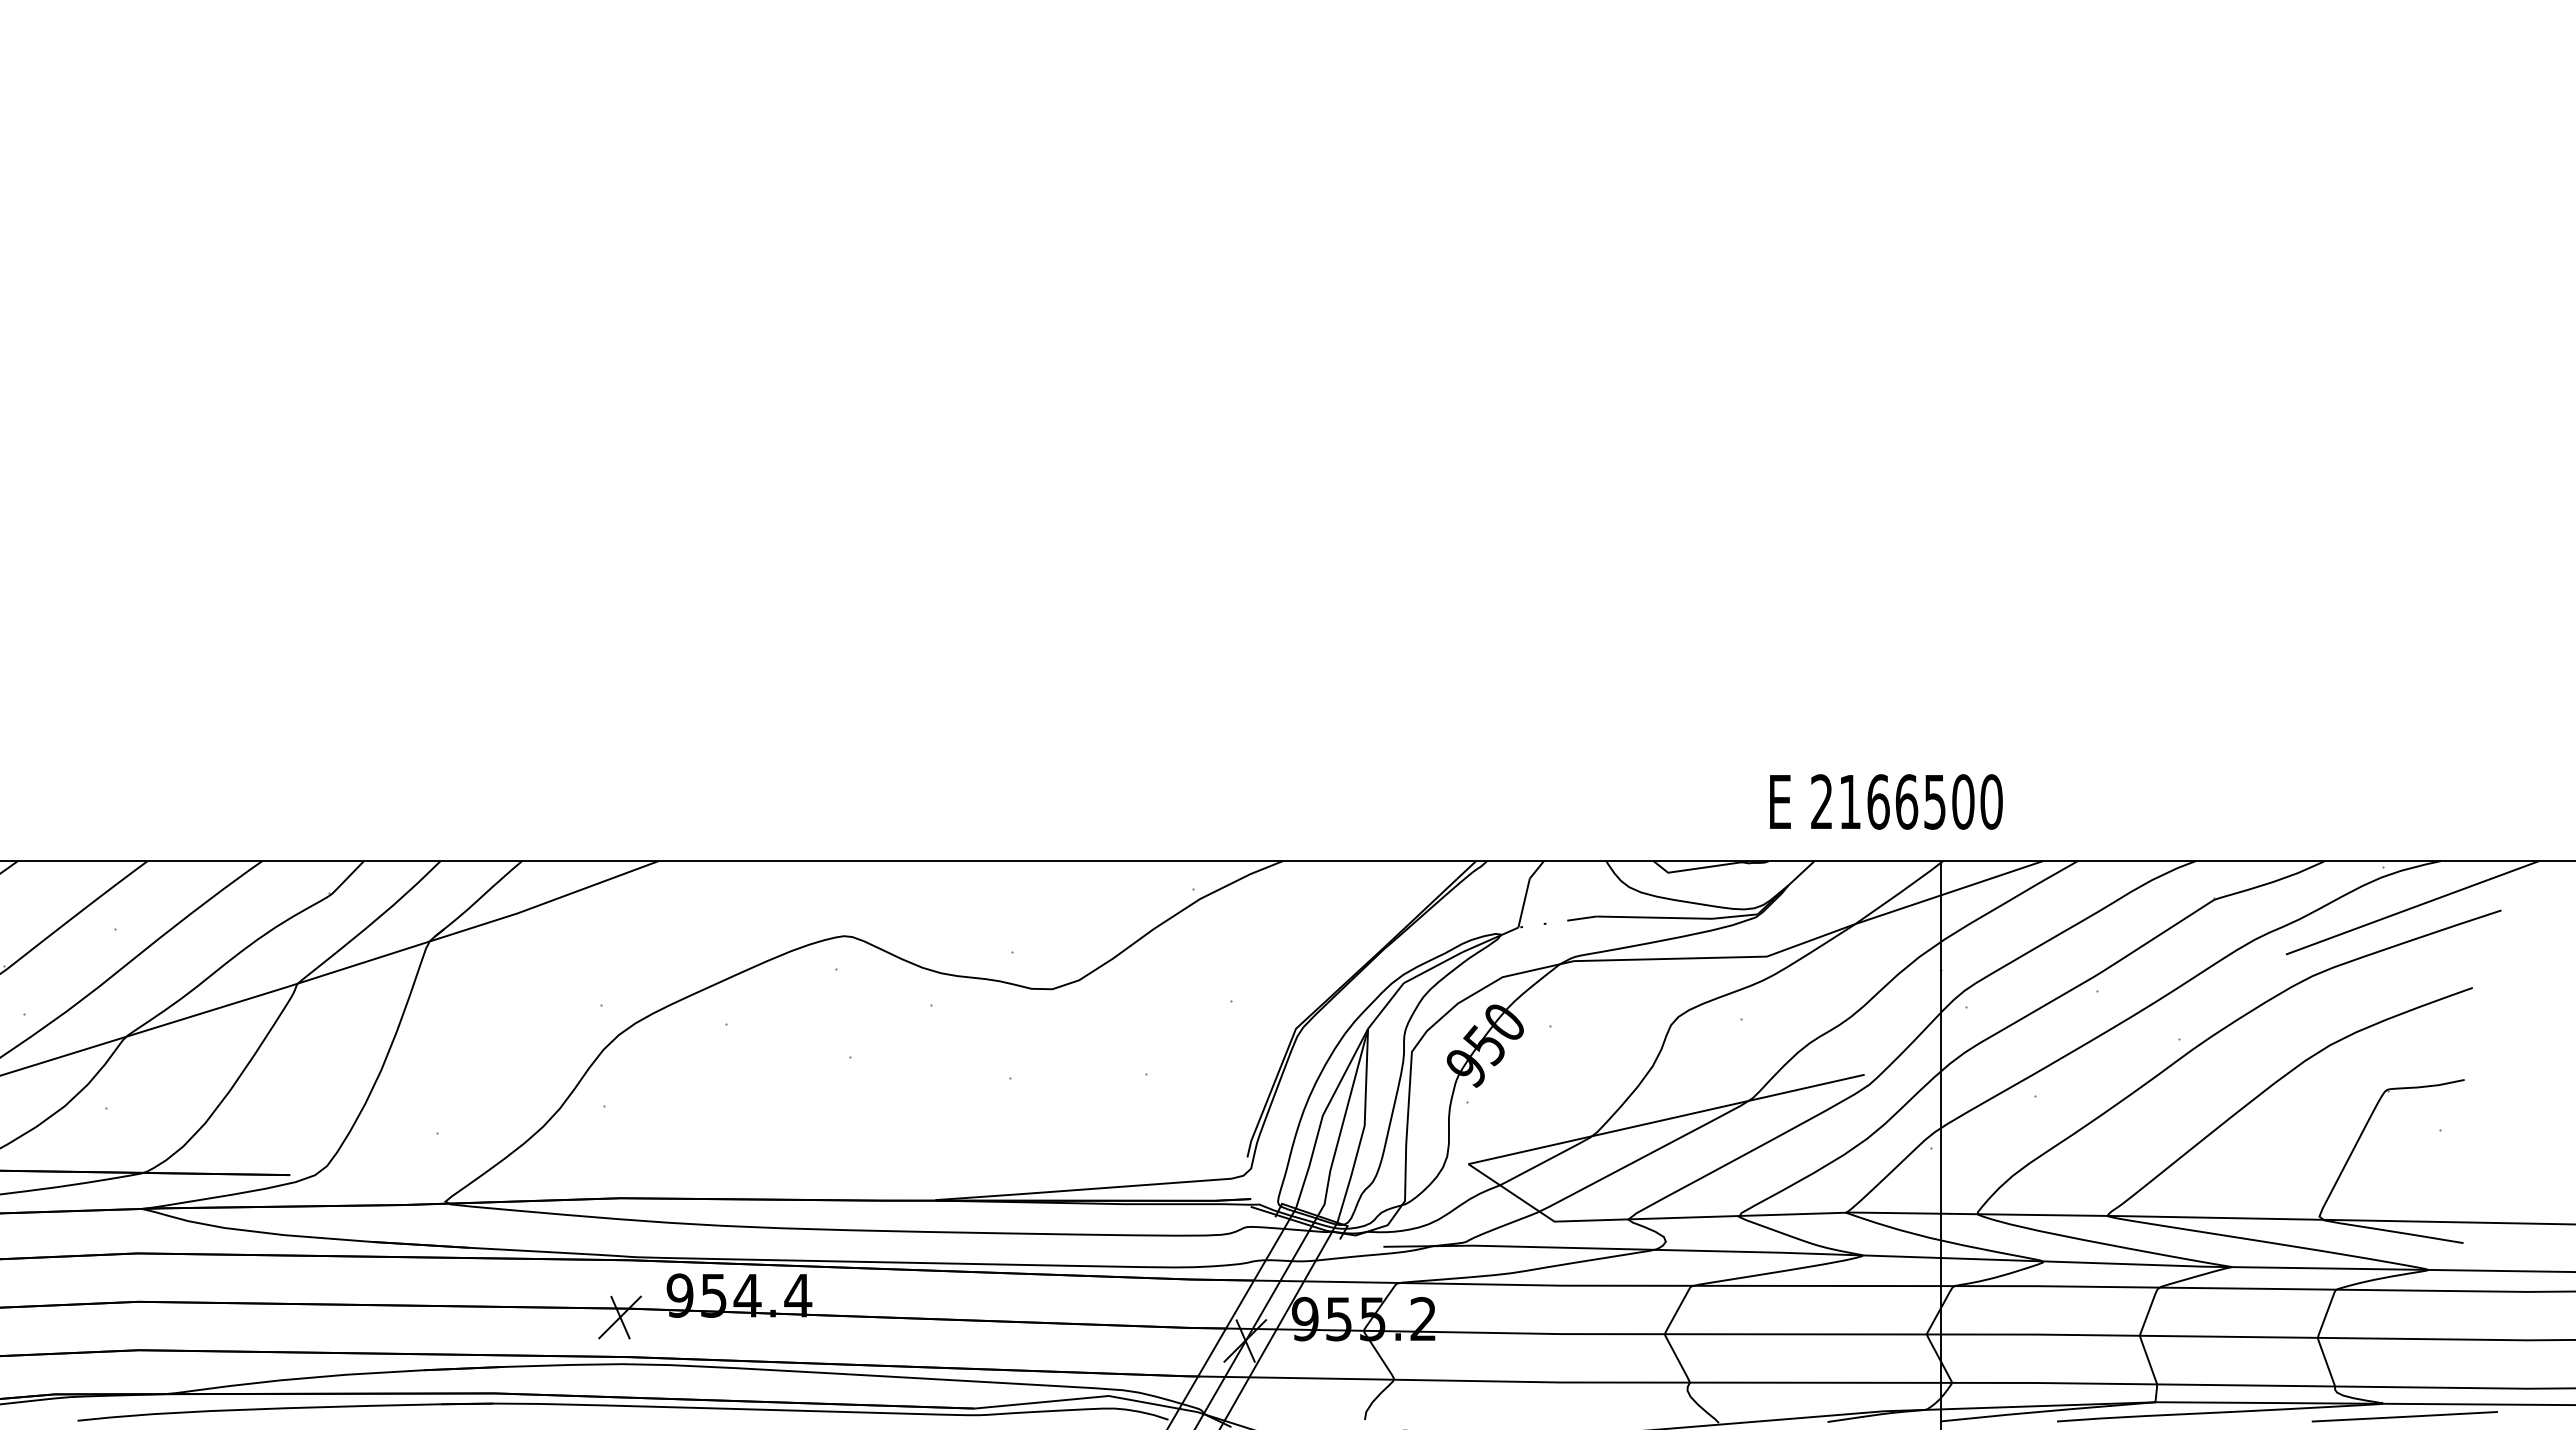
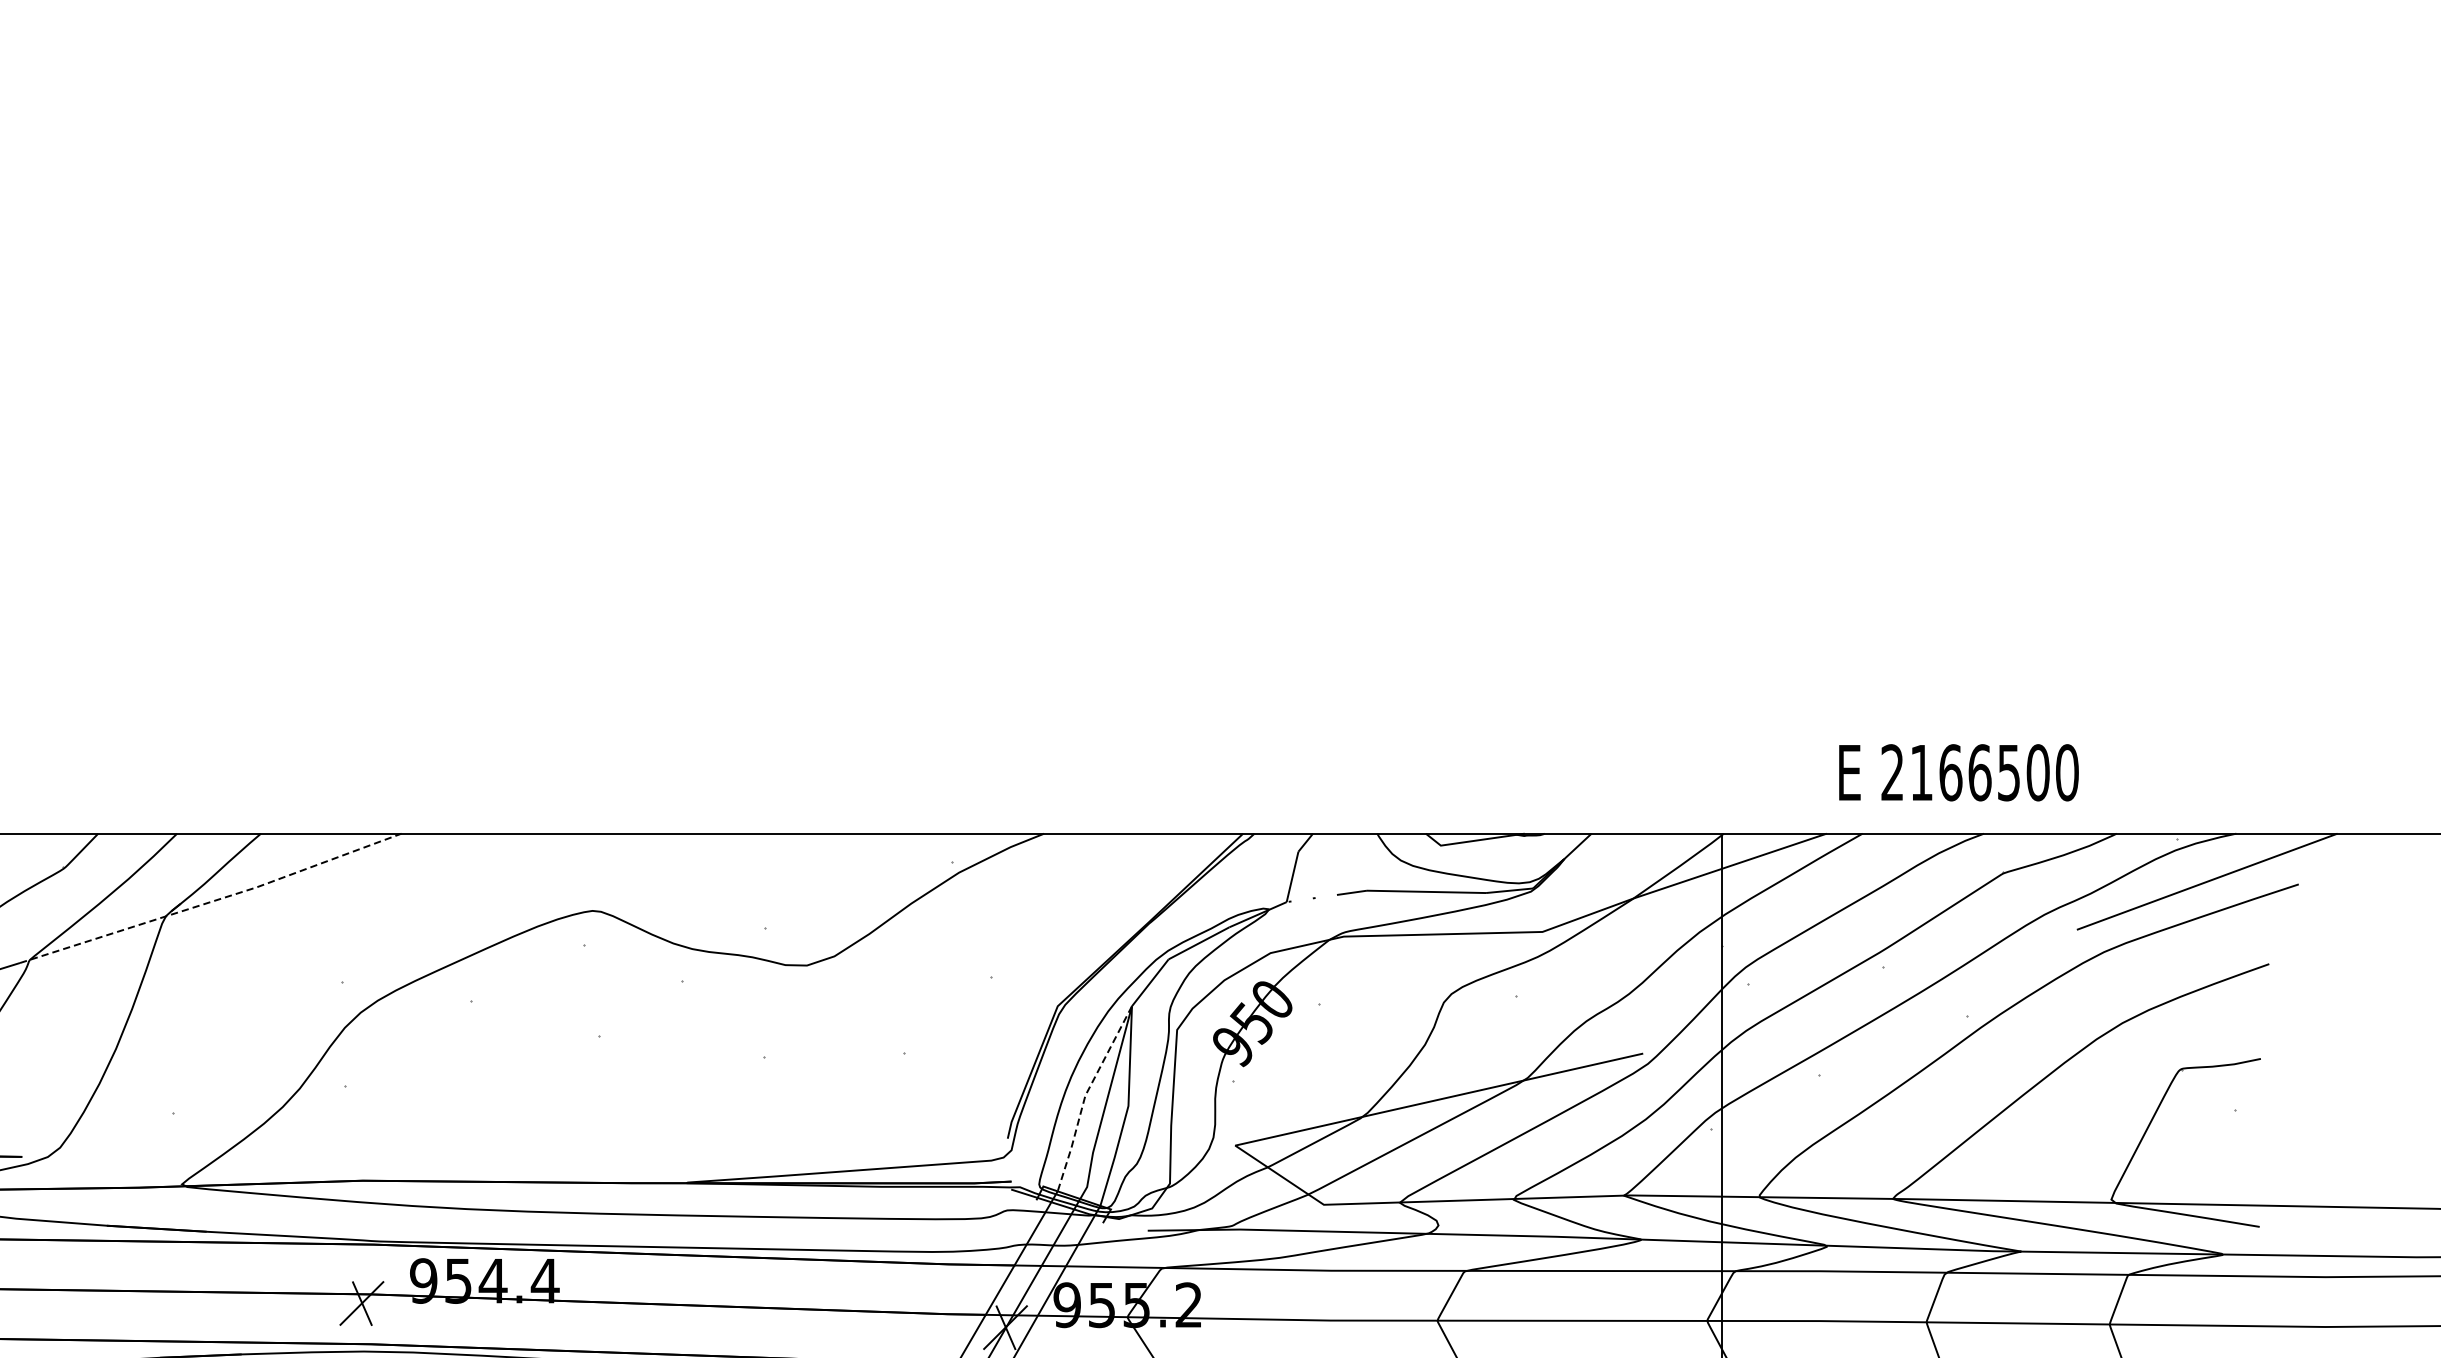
text: (1886, 801) -> (1959, 772), moved
line: (475, 927) -> (213, 901), solid -> dashed
line: (1322, 1115) -> (1085, 1095), solid -> dashed

